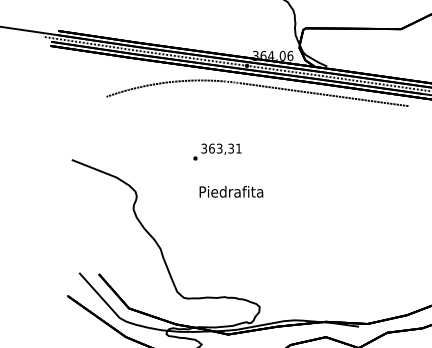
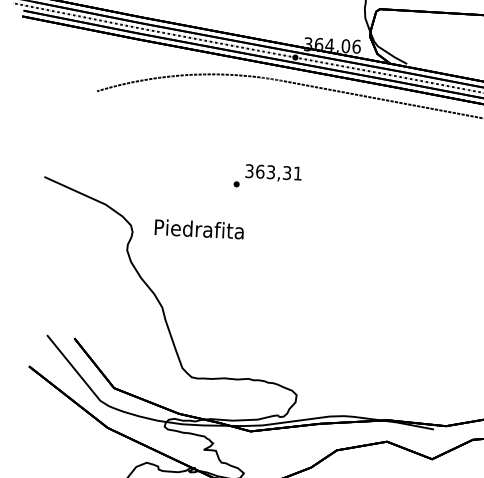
text: (217, 151) -> (267, 176), moved
text: (231, 191) -> (199, 228), moved

